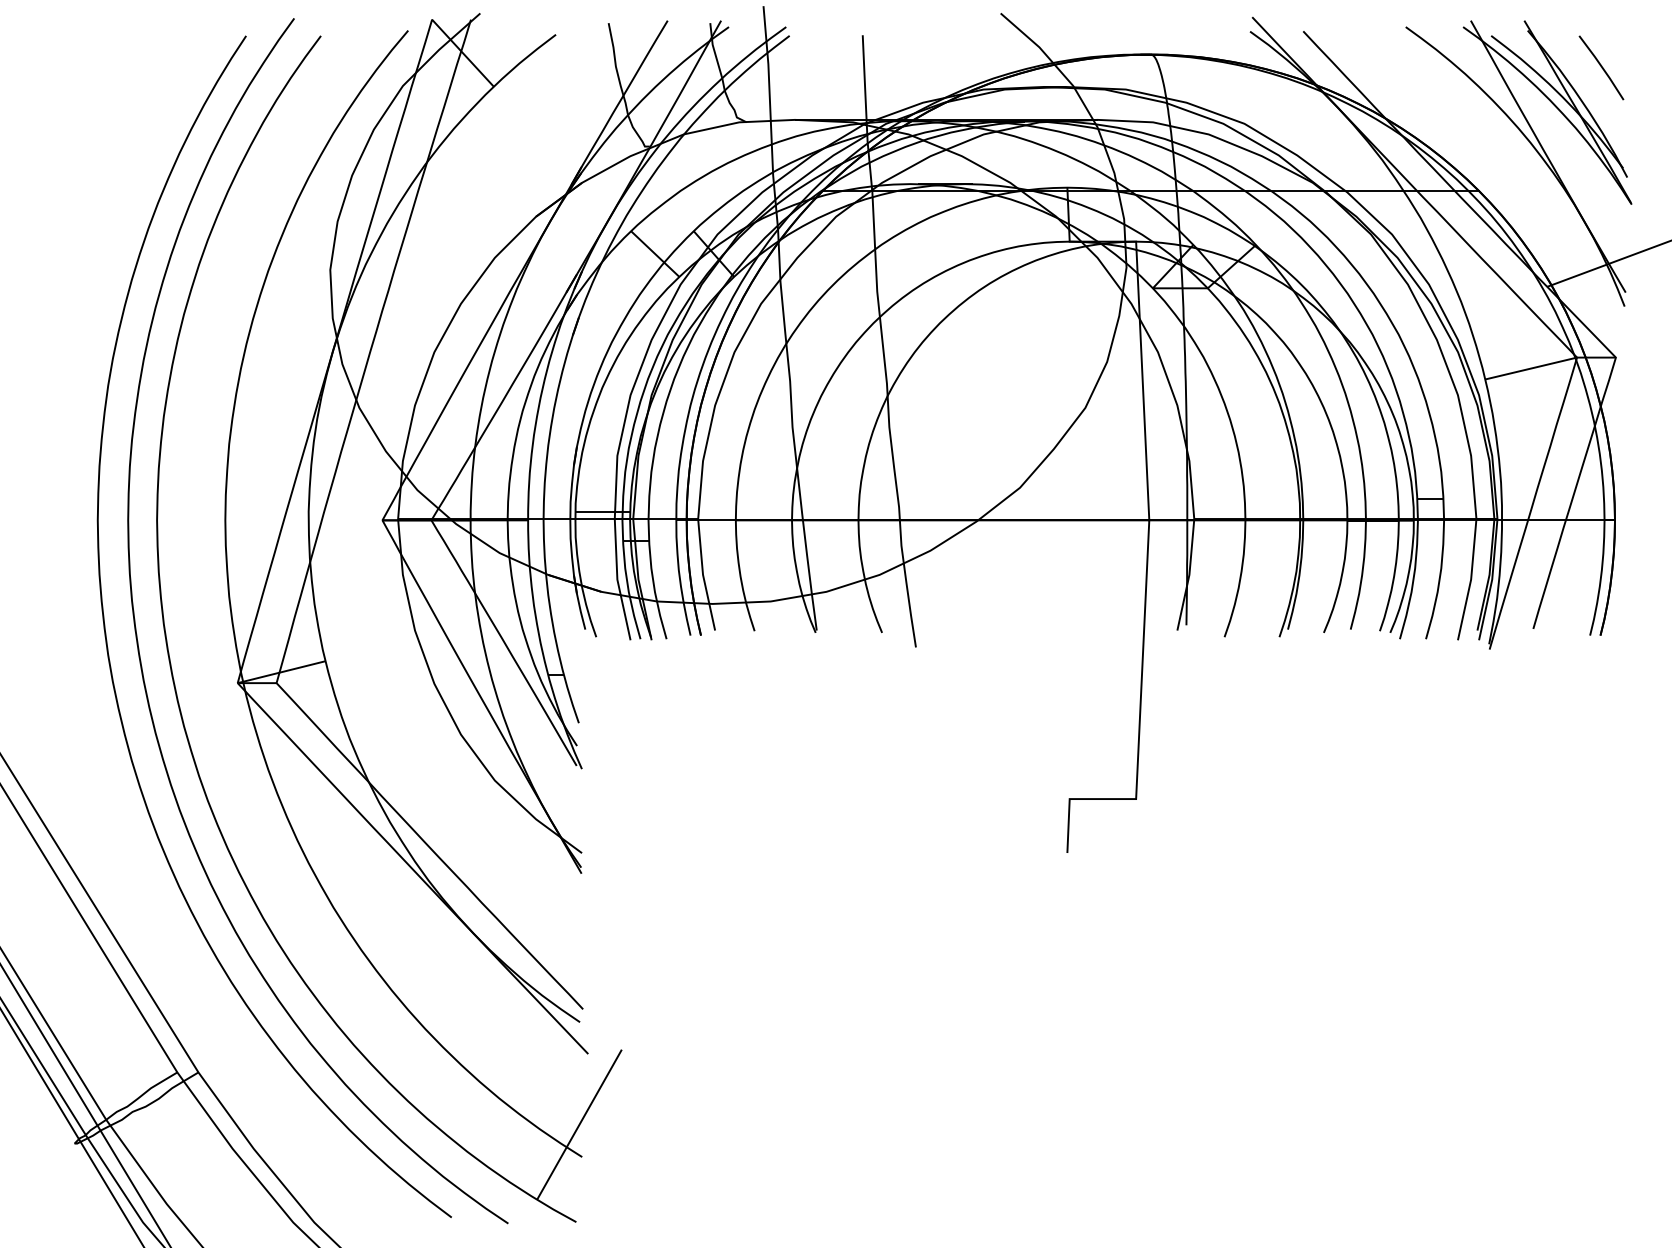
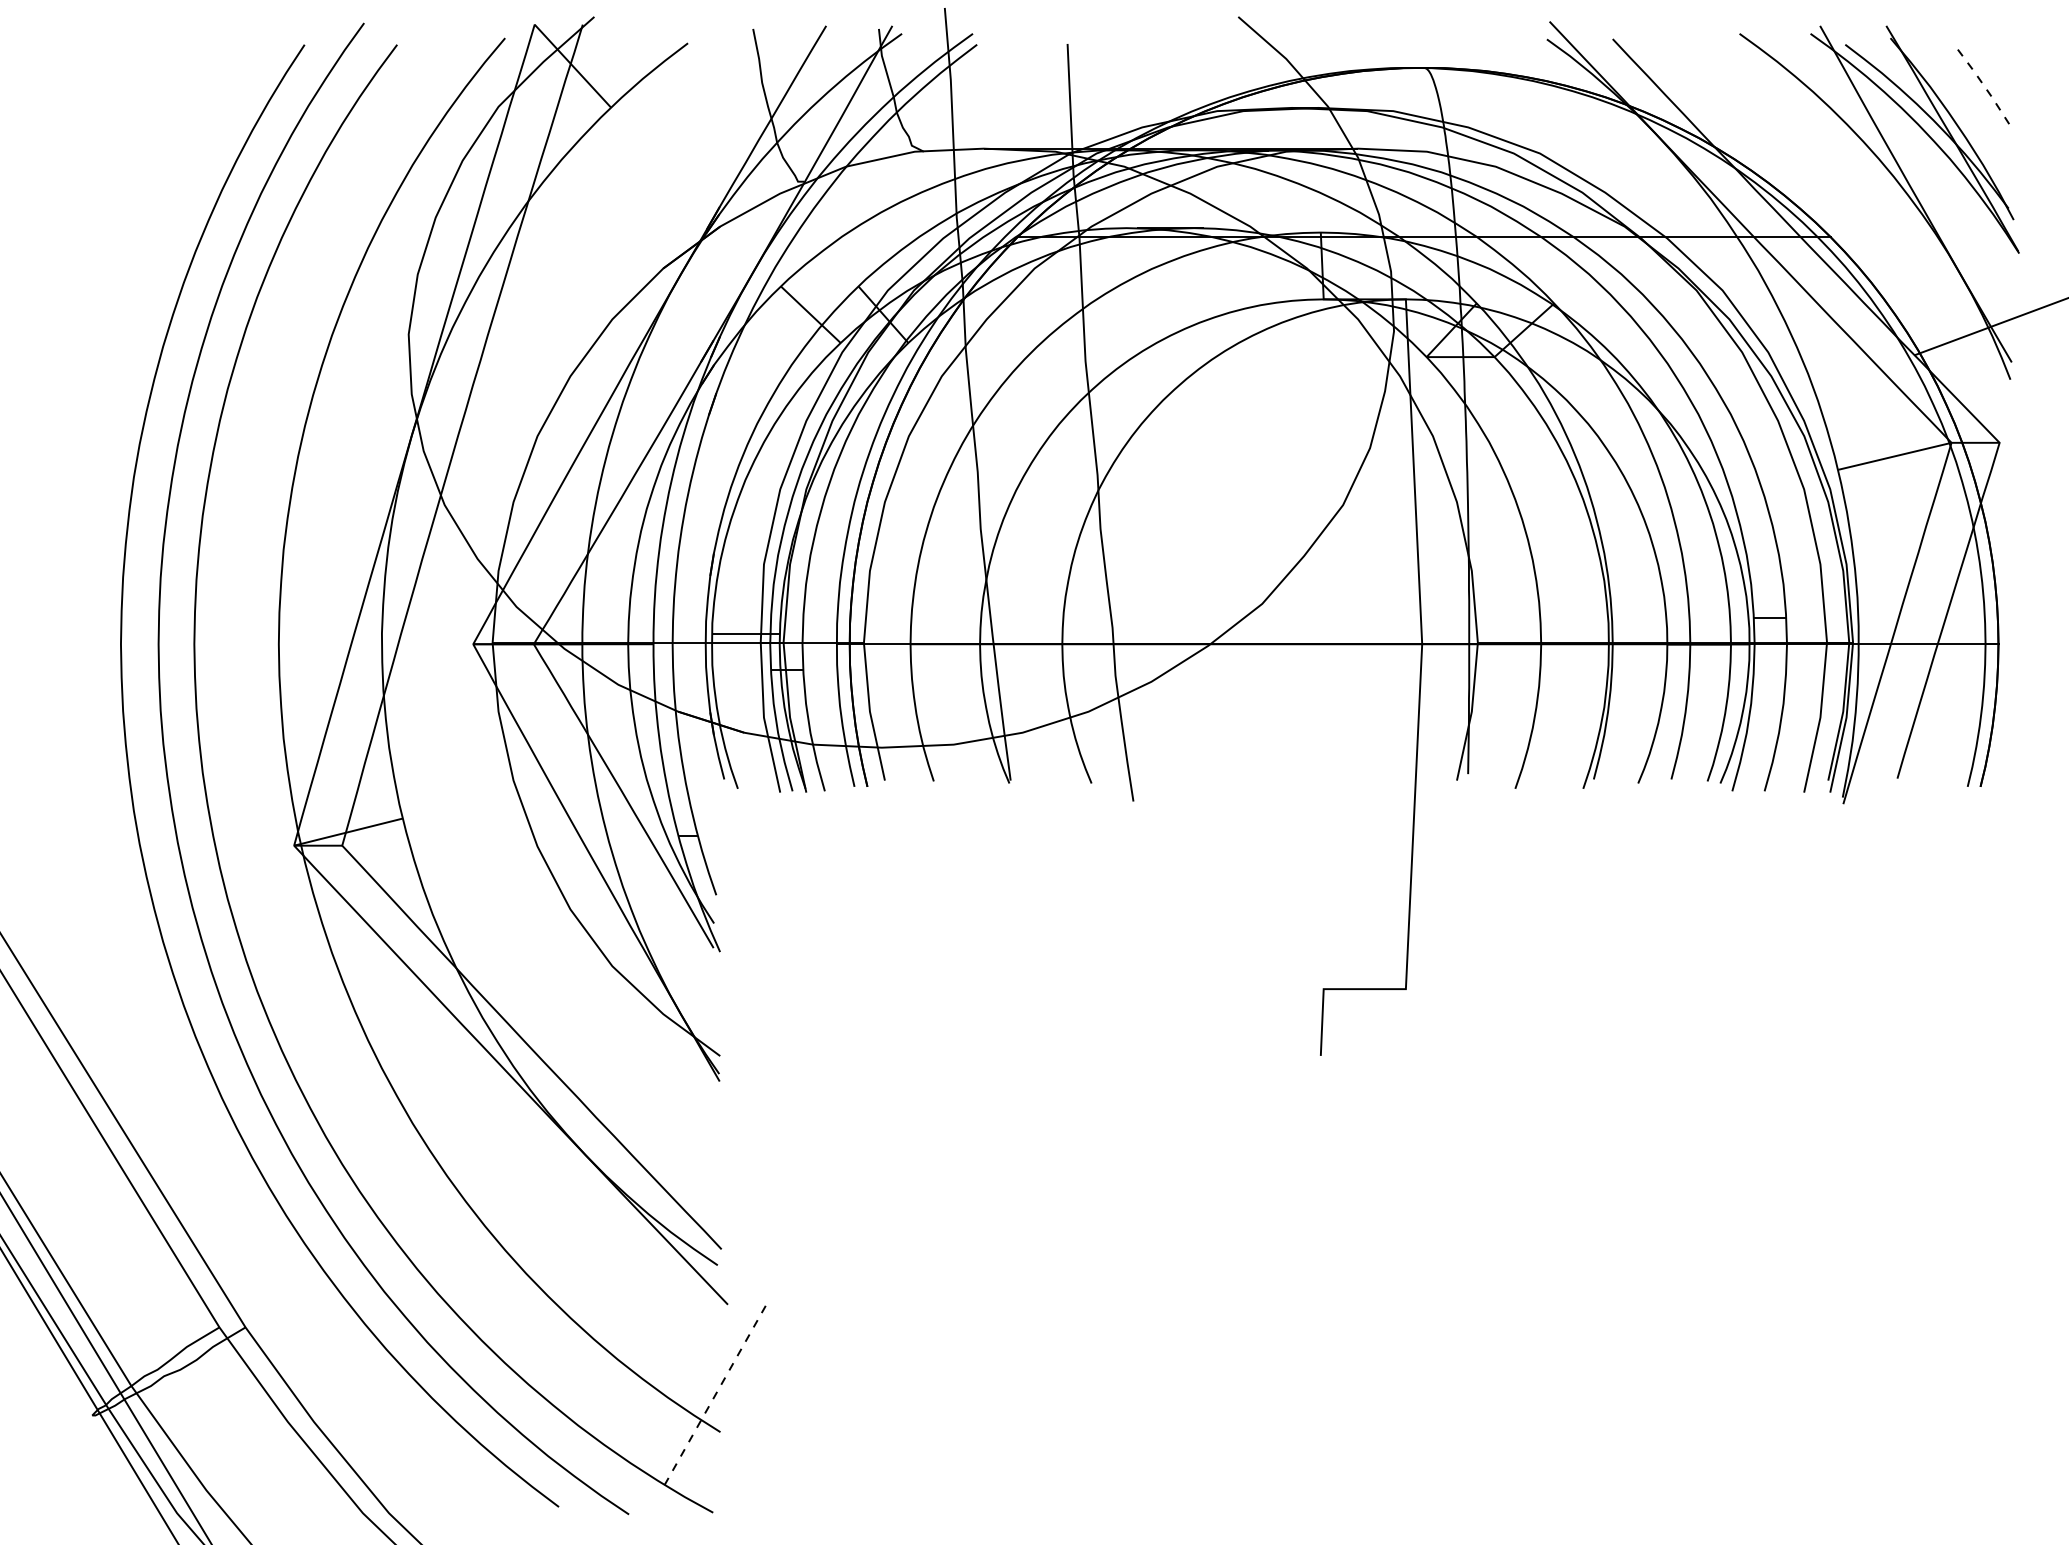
line: (1602, 67) -> (1982, 83), solid -> dashed
line: (579, 1125) -> (717, 1392), solid -> dashed

